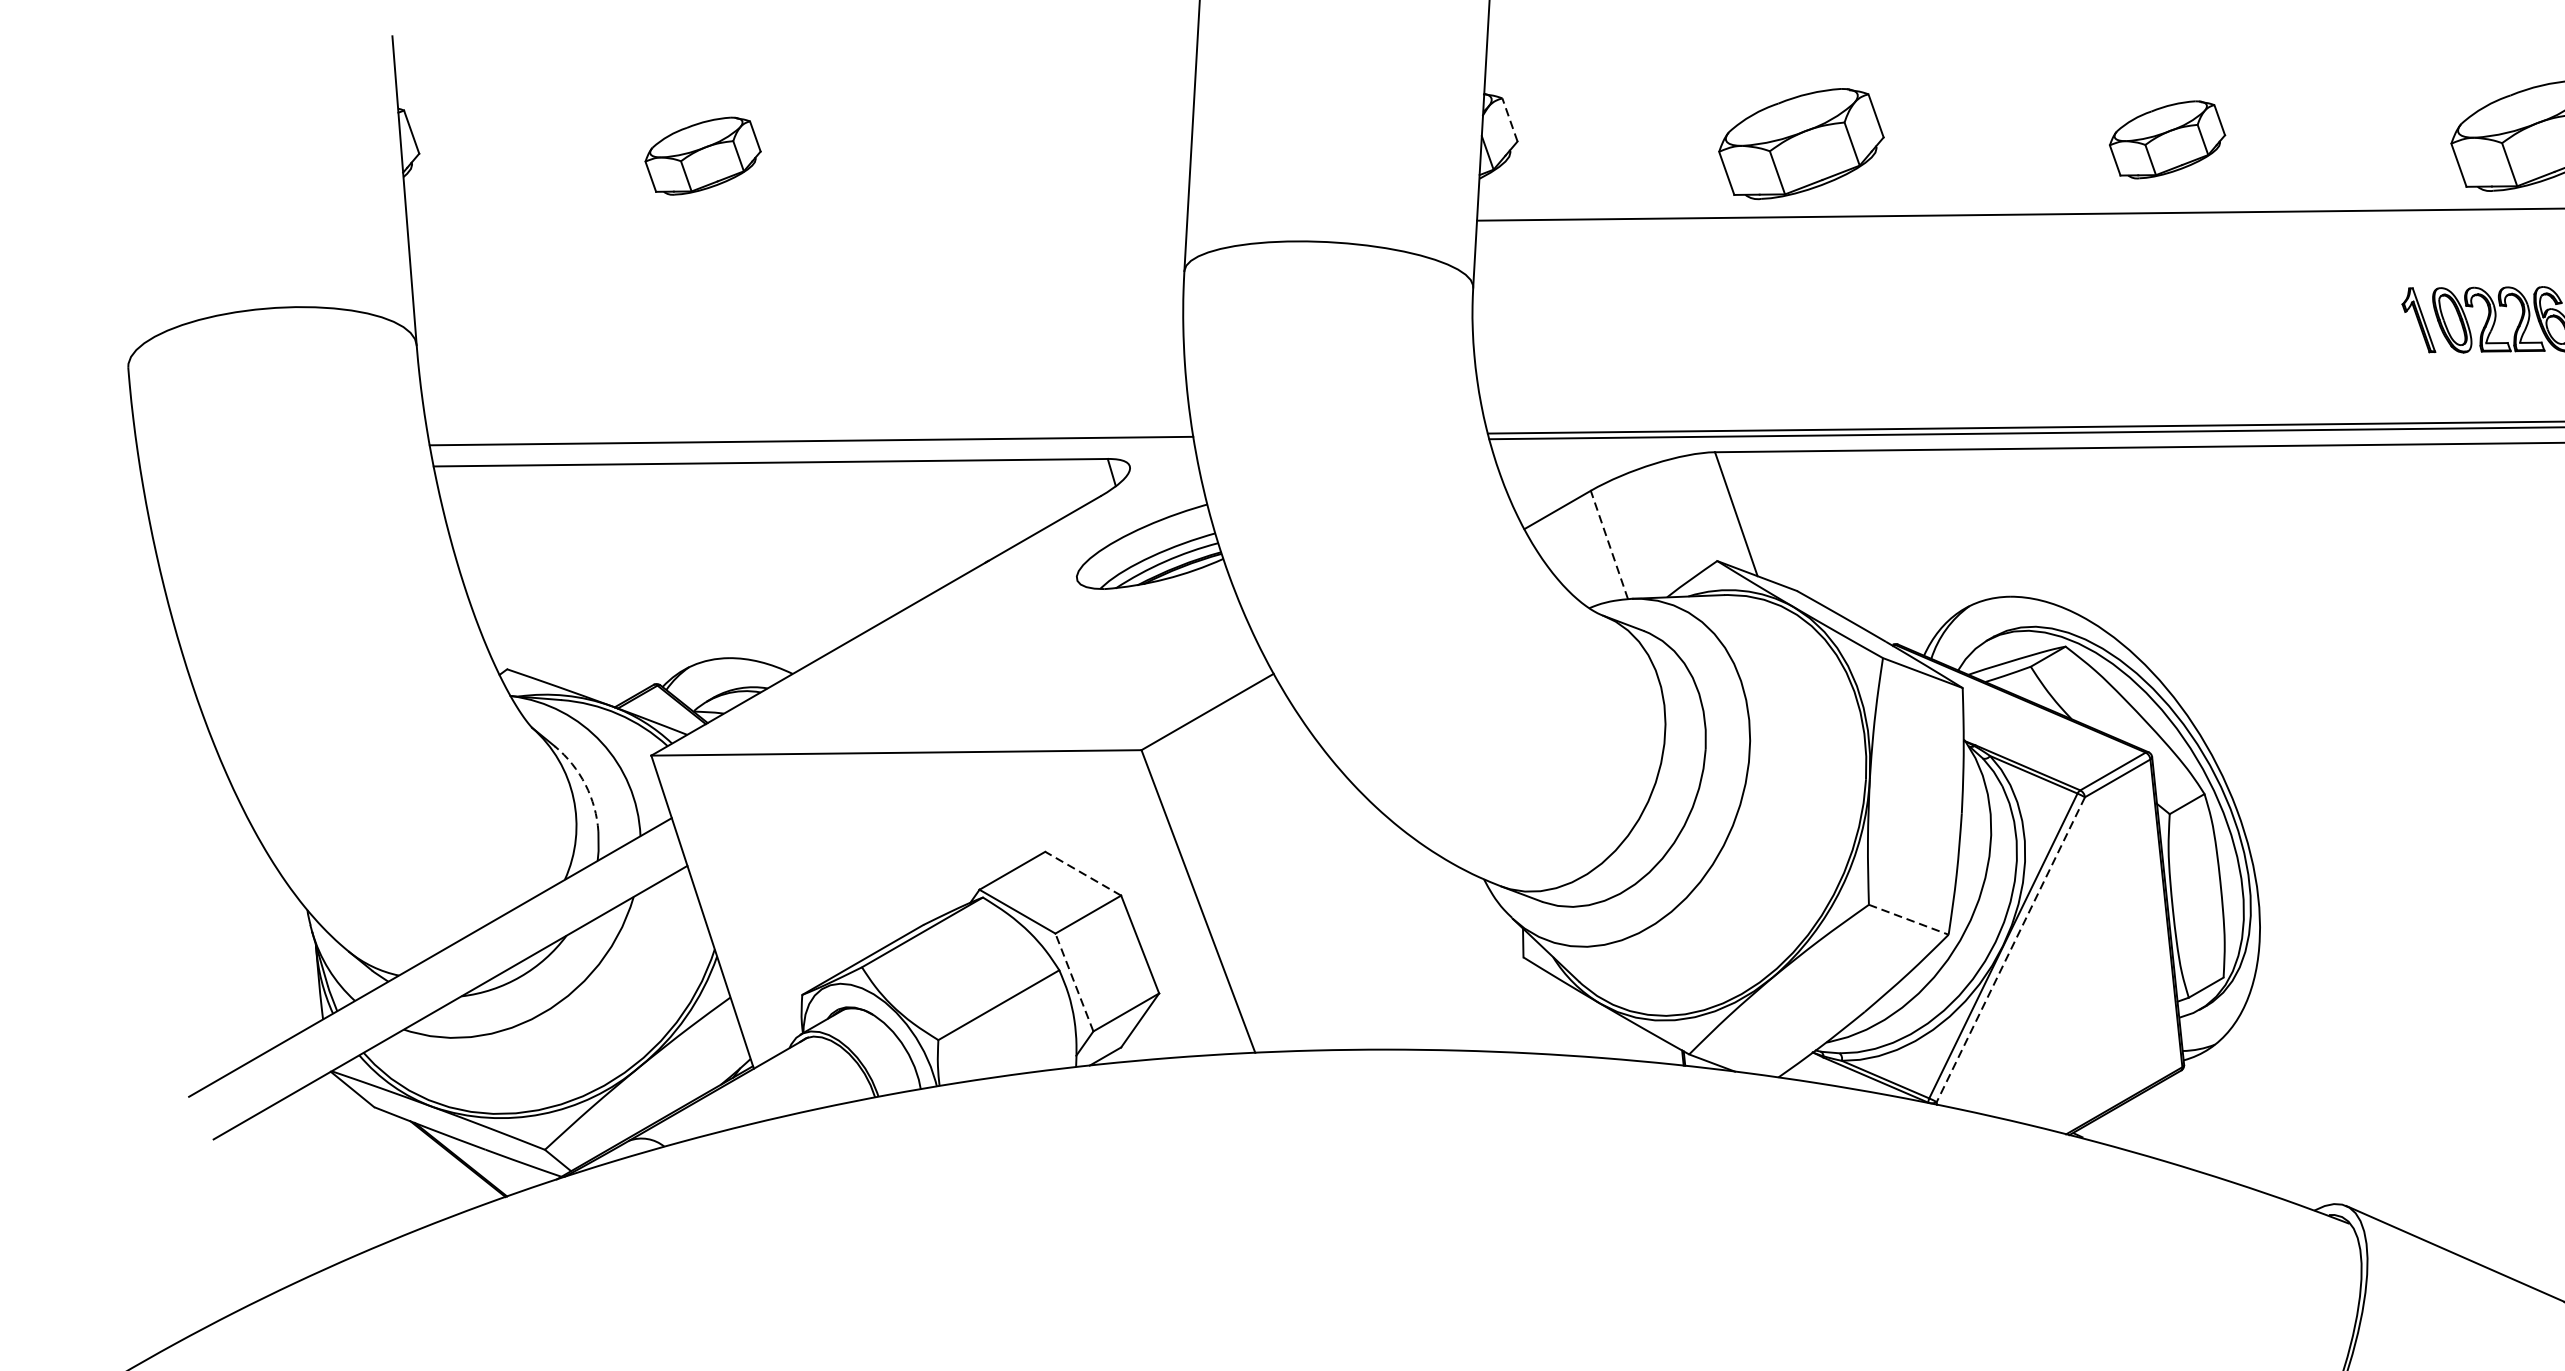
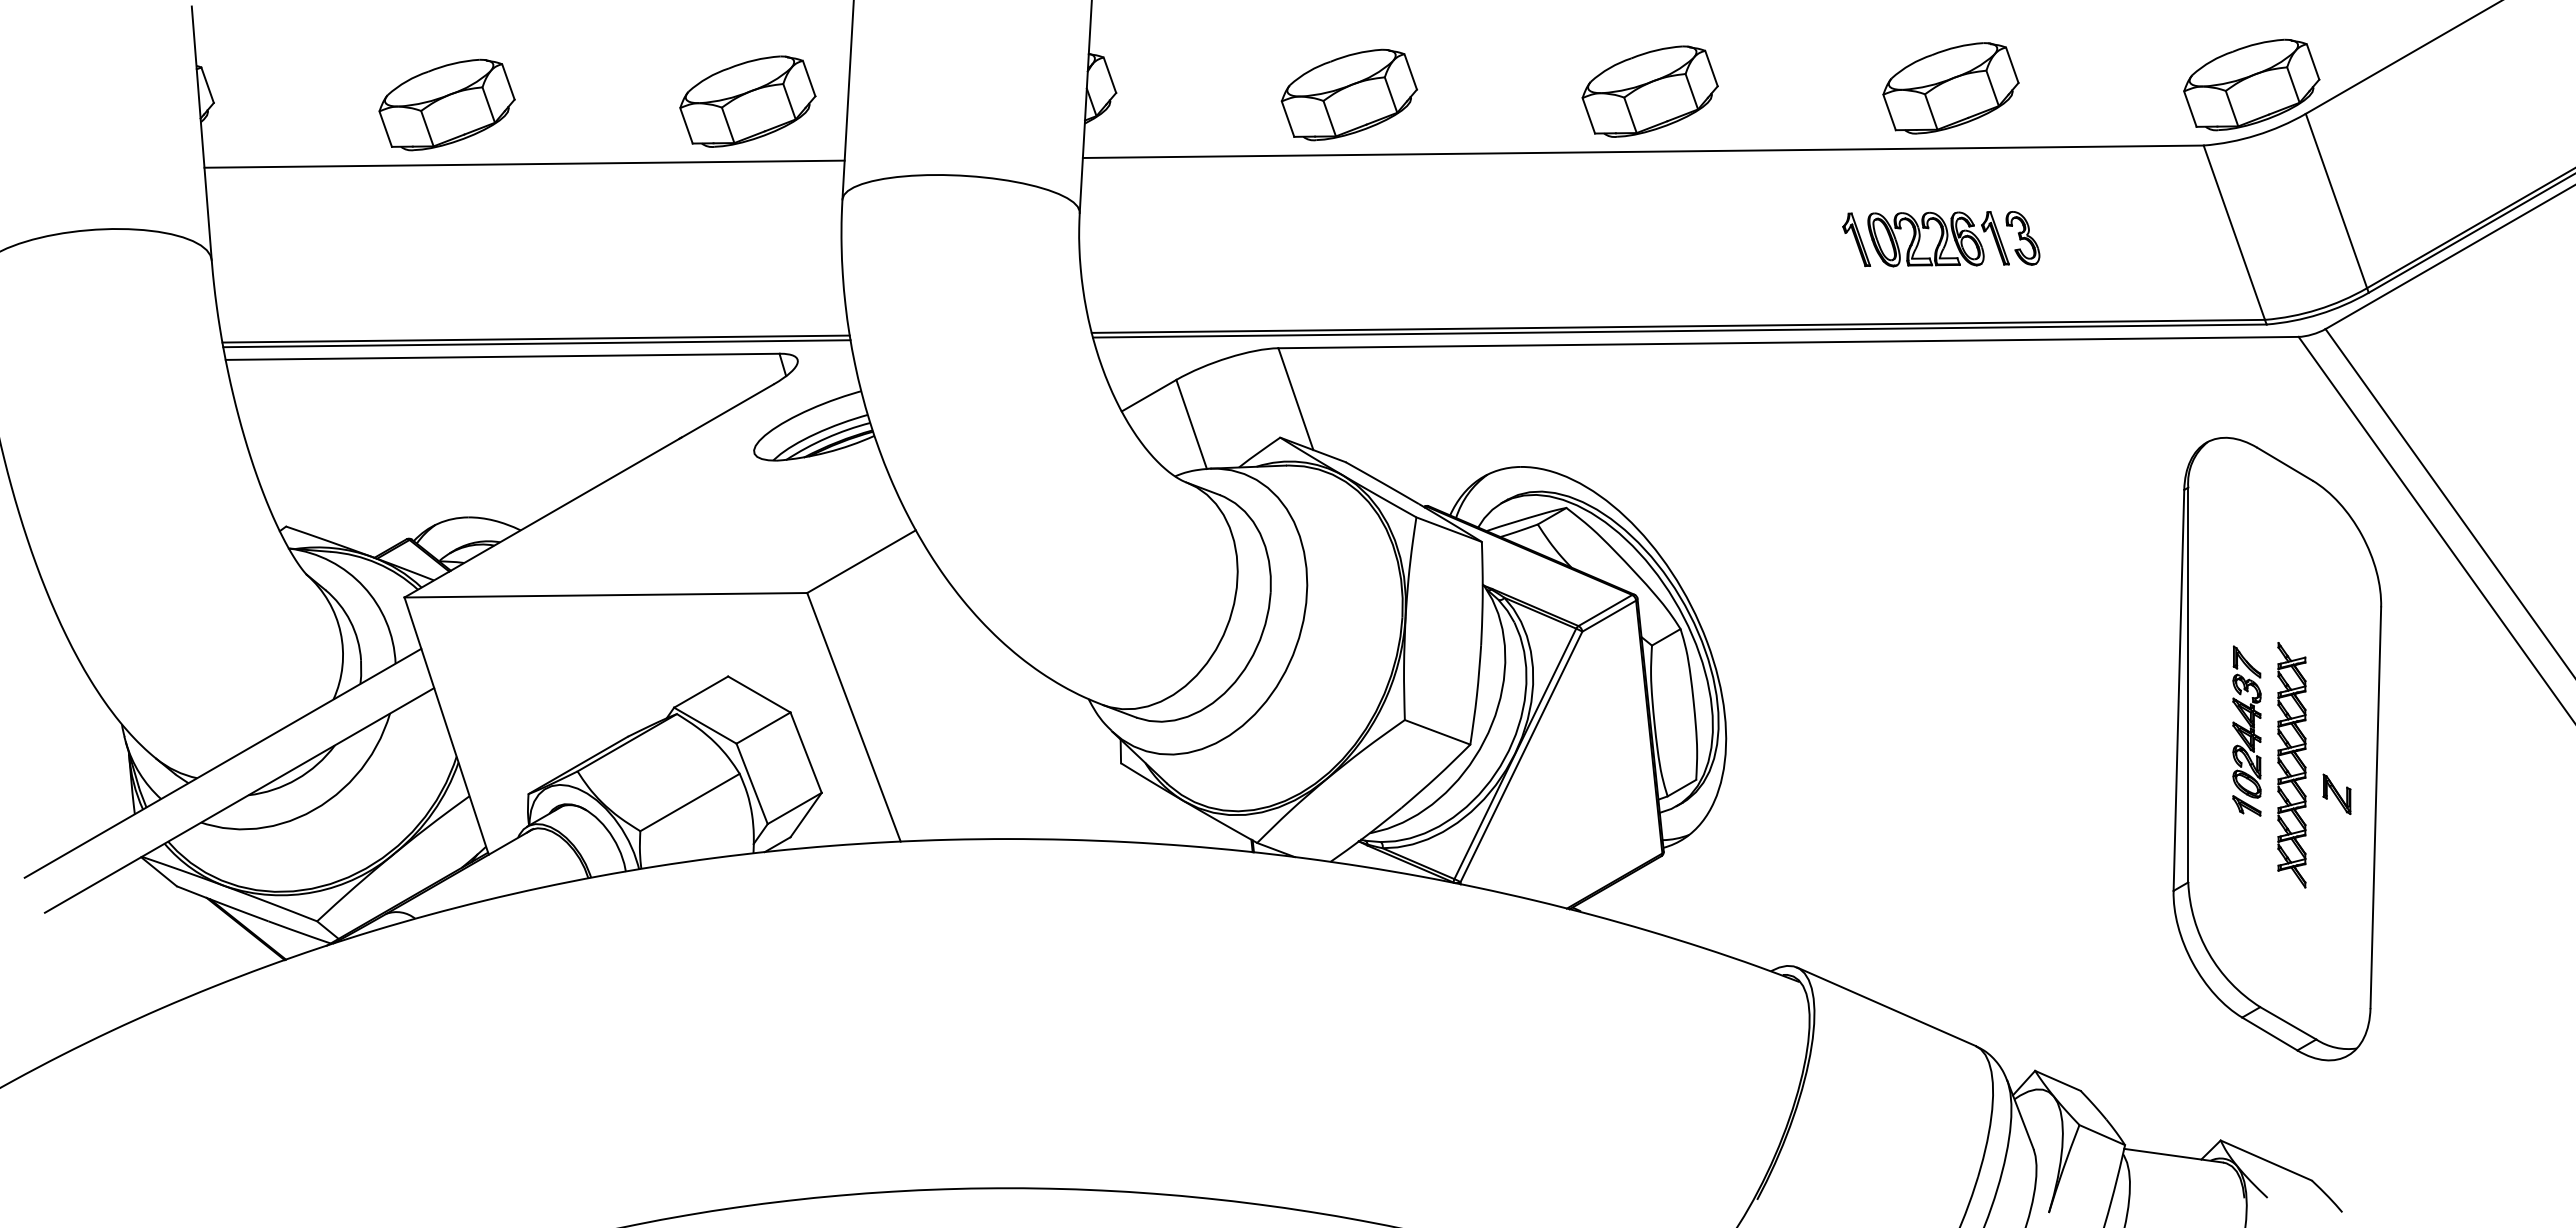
line: (1509, 120) -> (1109, 75), dashed -> solid
part: (2166, 139) -> (1649, 91), size x1.43
part: (1068, 151) -> (747, 101), added
part: (702, 155) -> (446, 104), size x1.43
line: (797, 227) -> (524, 163), added
line: (811, 446) -> (536, 343), added
line: (1609, 545) -> (1191, 424), dashed -> solid
arc: (585, 784) -> (350, 621), dashed -> solid
line: (1082, 873) -> (758, 694), dashed -> solid
line: (1908, 919) -> (1437, 732), dashed -> solid
line: (2010, 950) -> (1521, 757), dashed -> solid
line: (1073, 982) -> (751, 783), dashed -> solid

